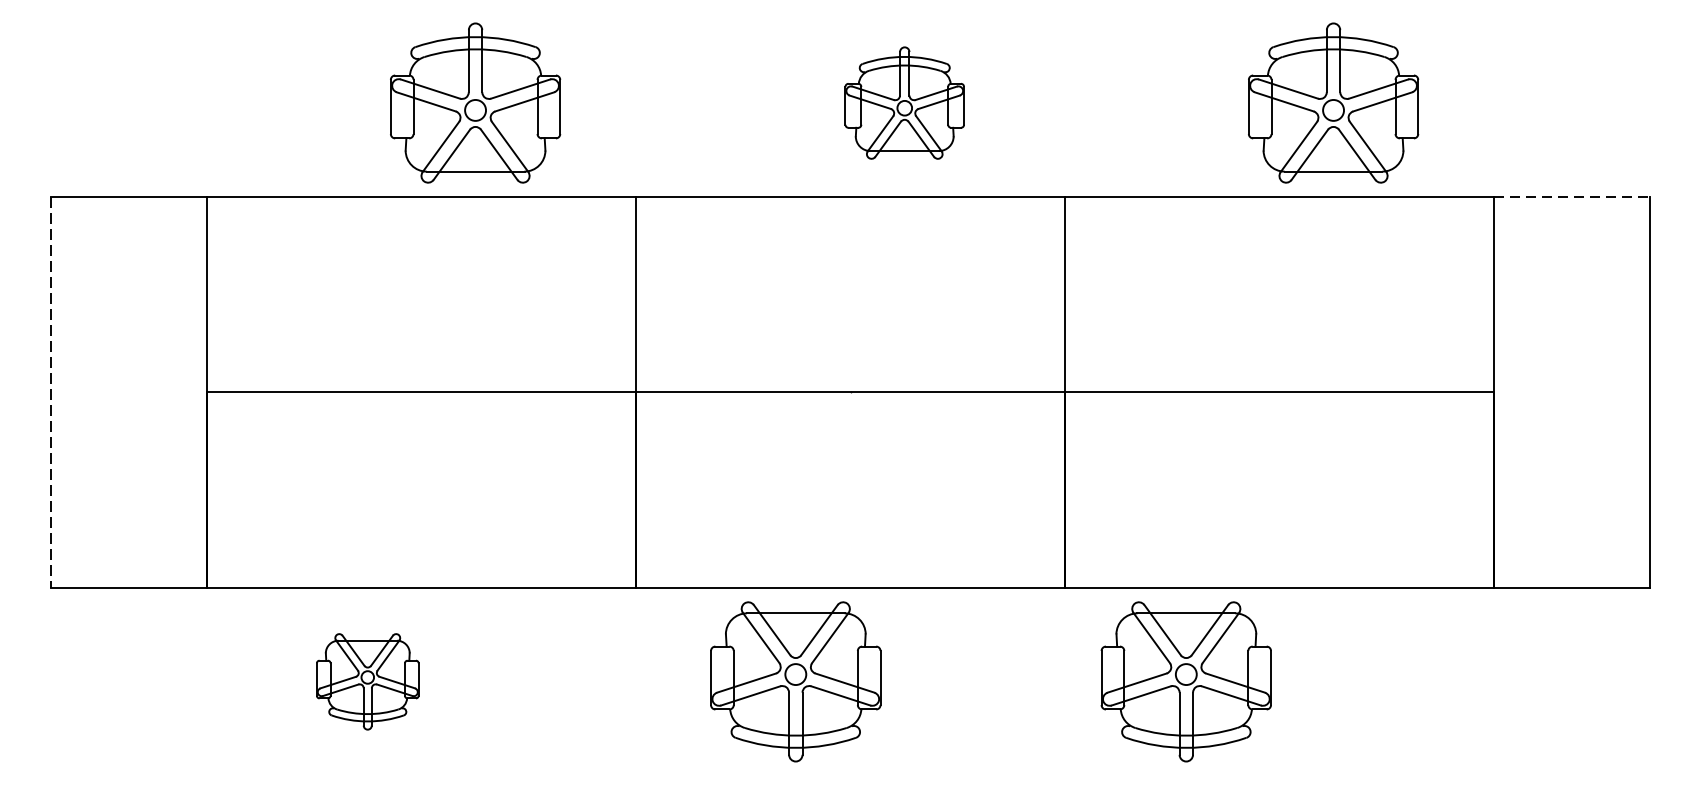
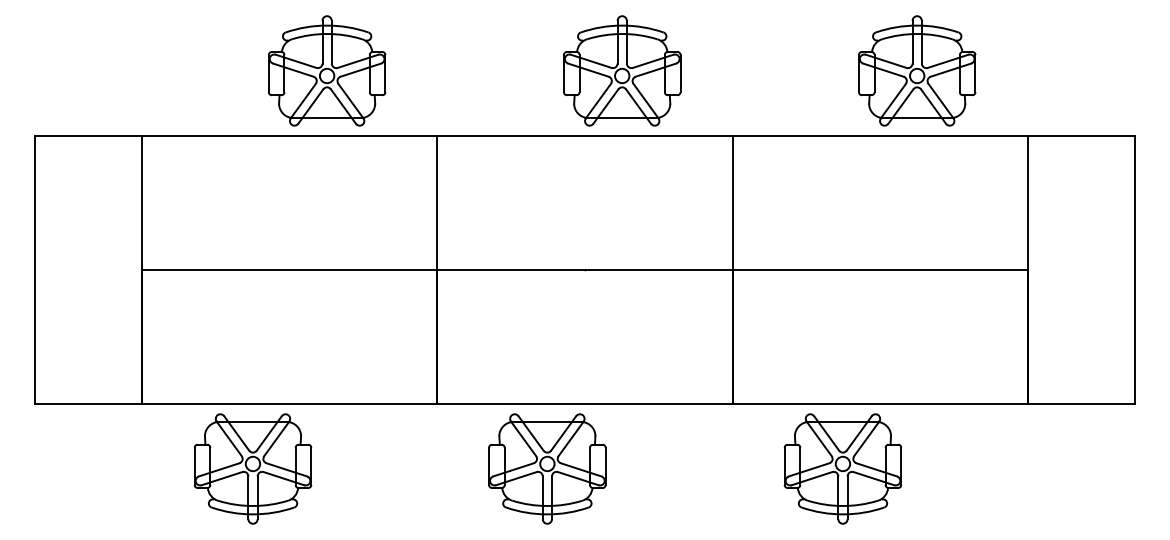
part: (905, 102) -> (622, 70), size x1.43
line: (1572, 196) -> (1081, 135), dashed -> solid
line: (51, 393) -> (35, 270), dashed -> solid
part: (367, 681) -> (252, 468), size x1.67
part: (1185, 681) -> (842, 468), moved

